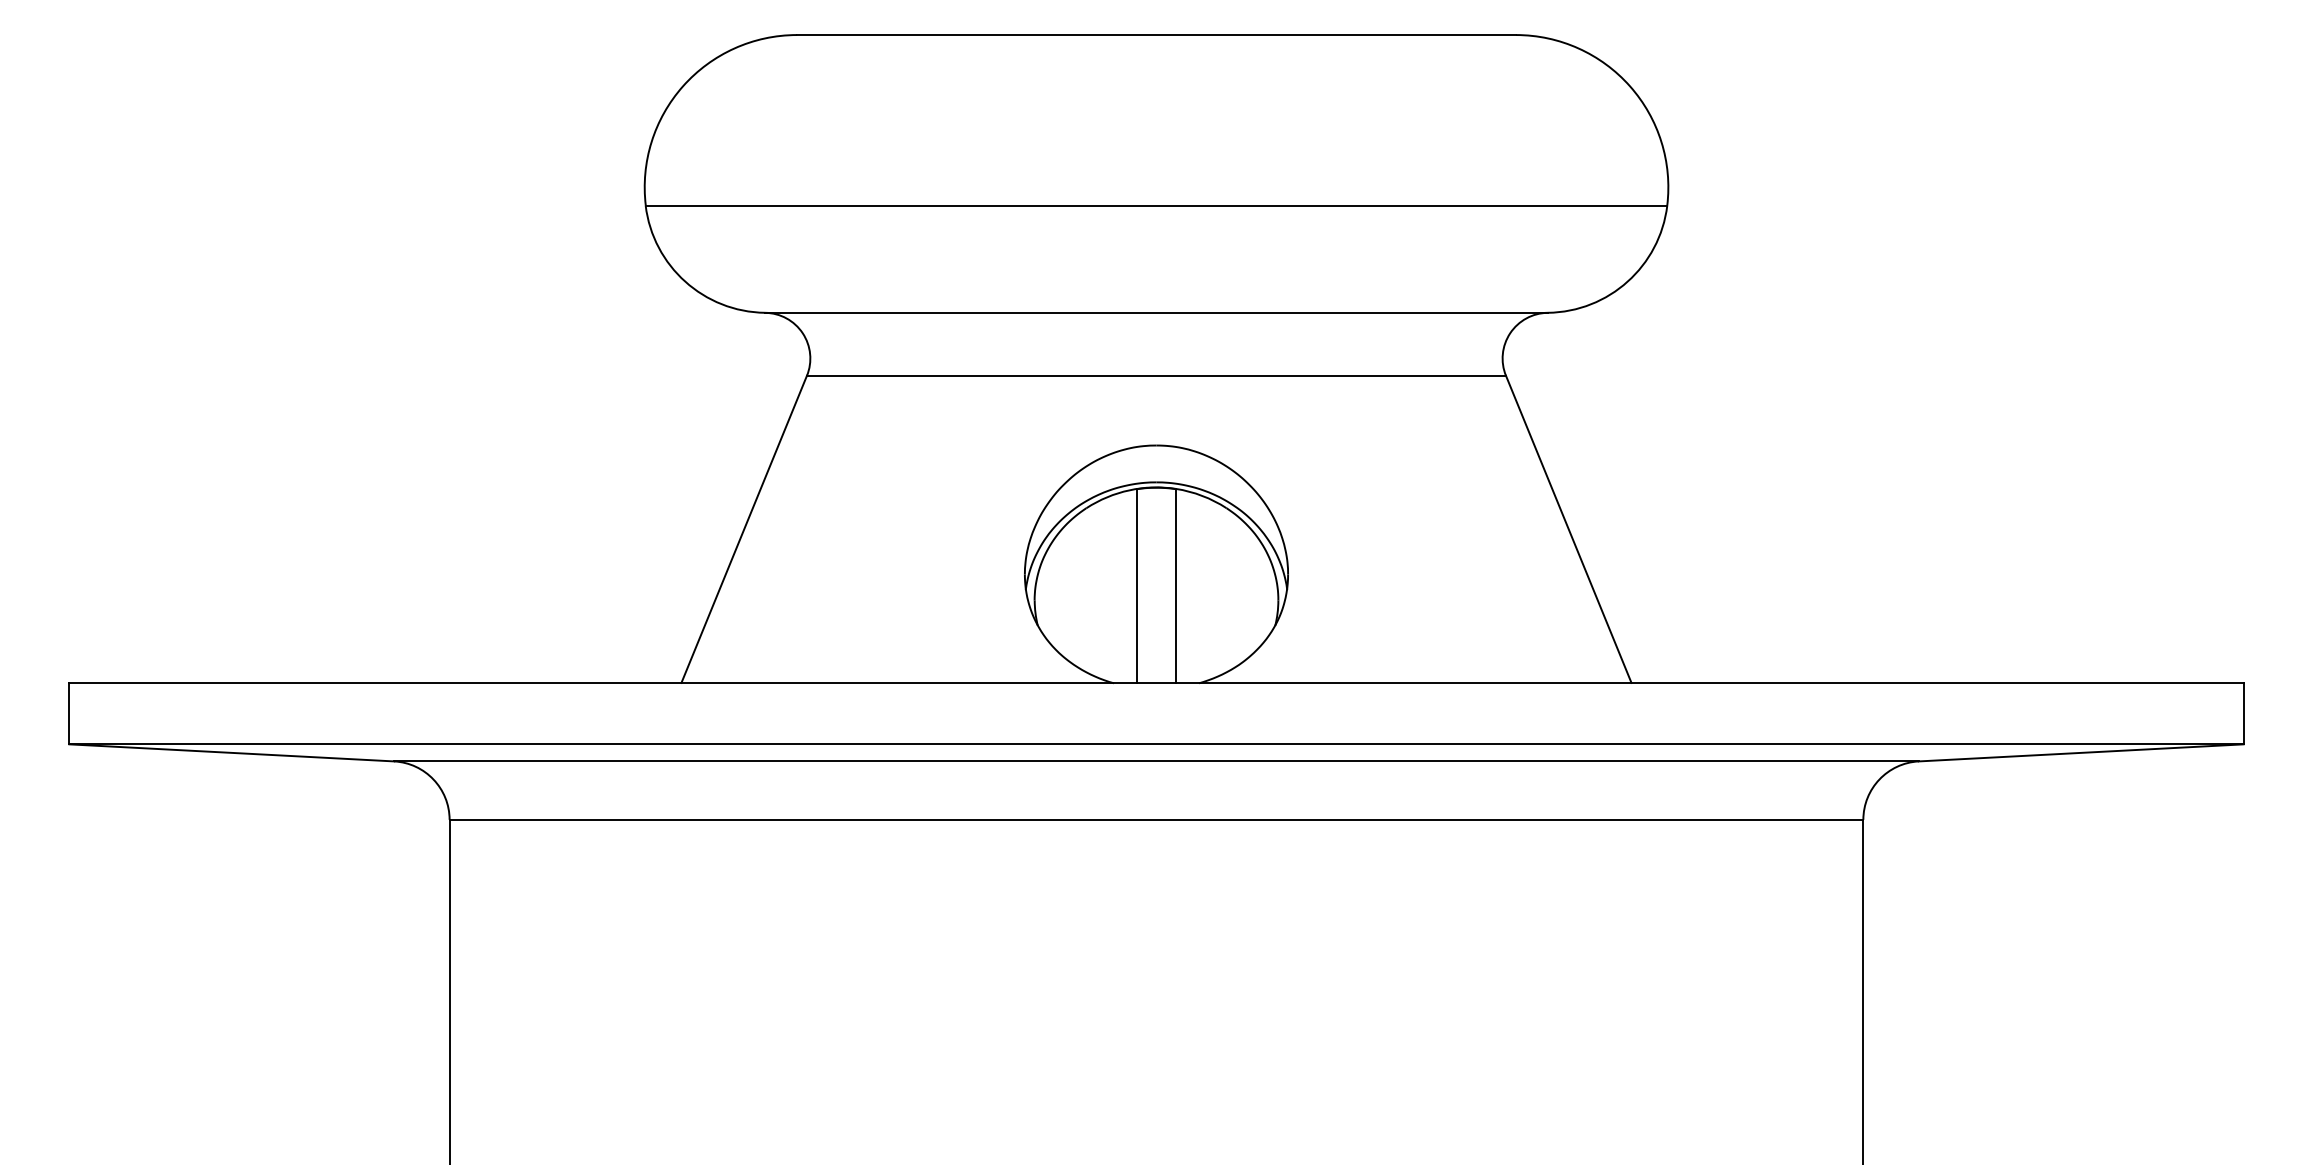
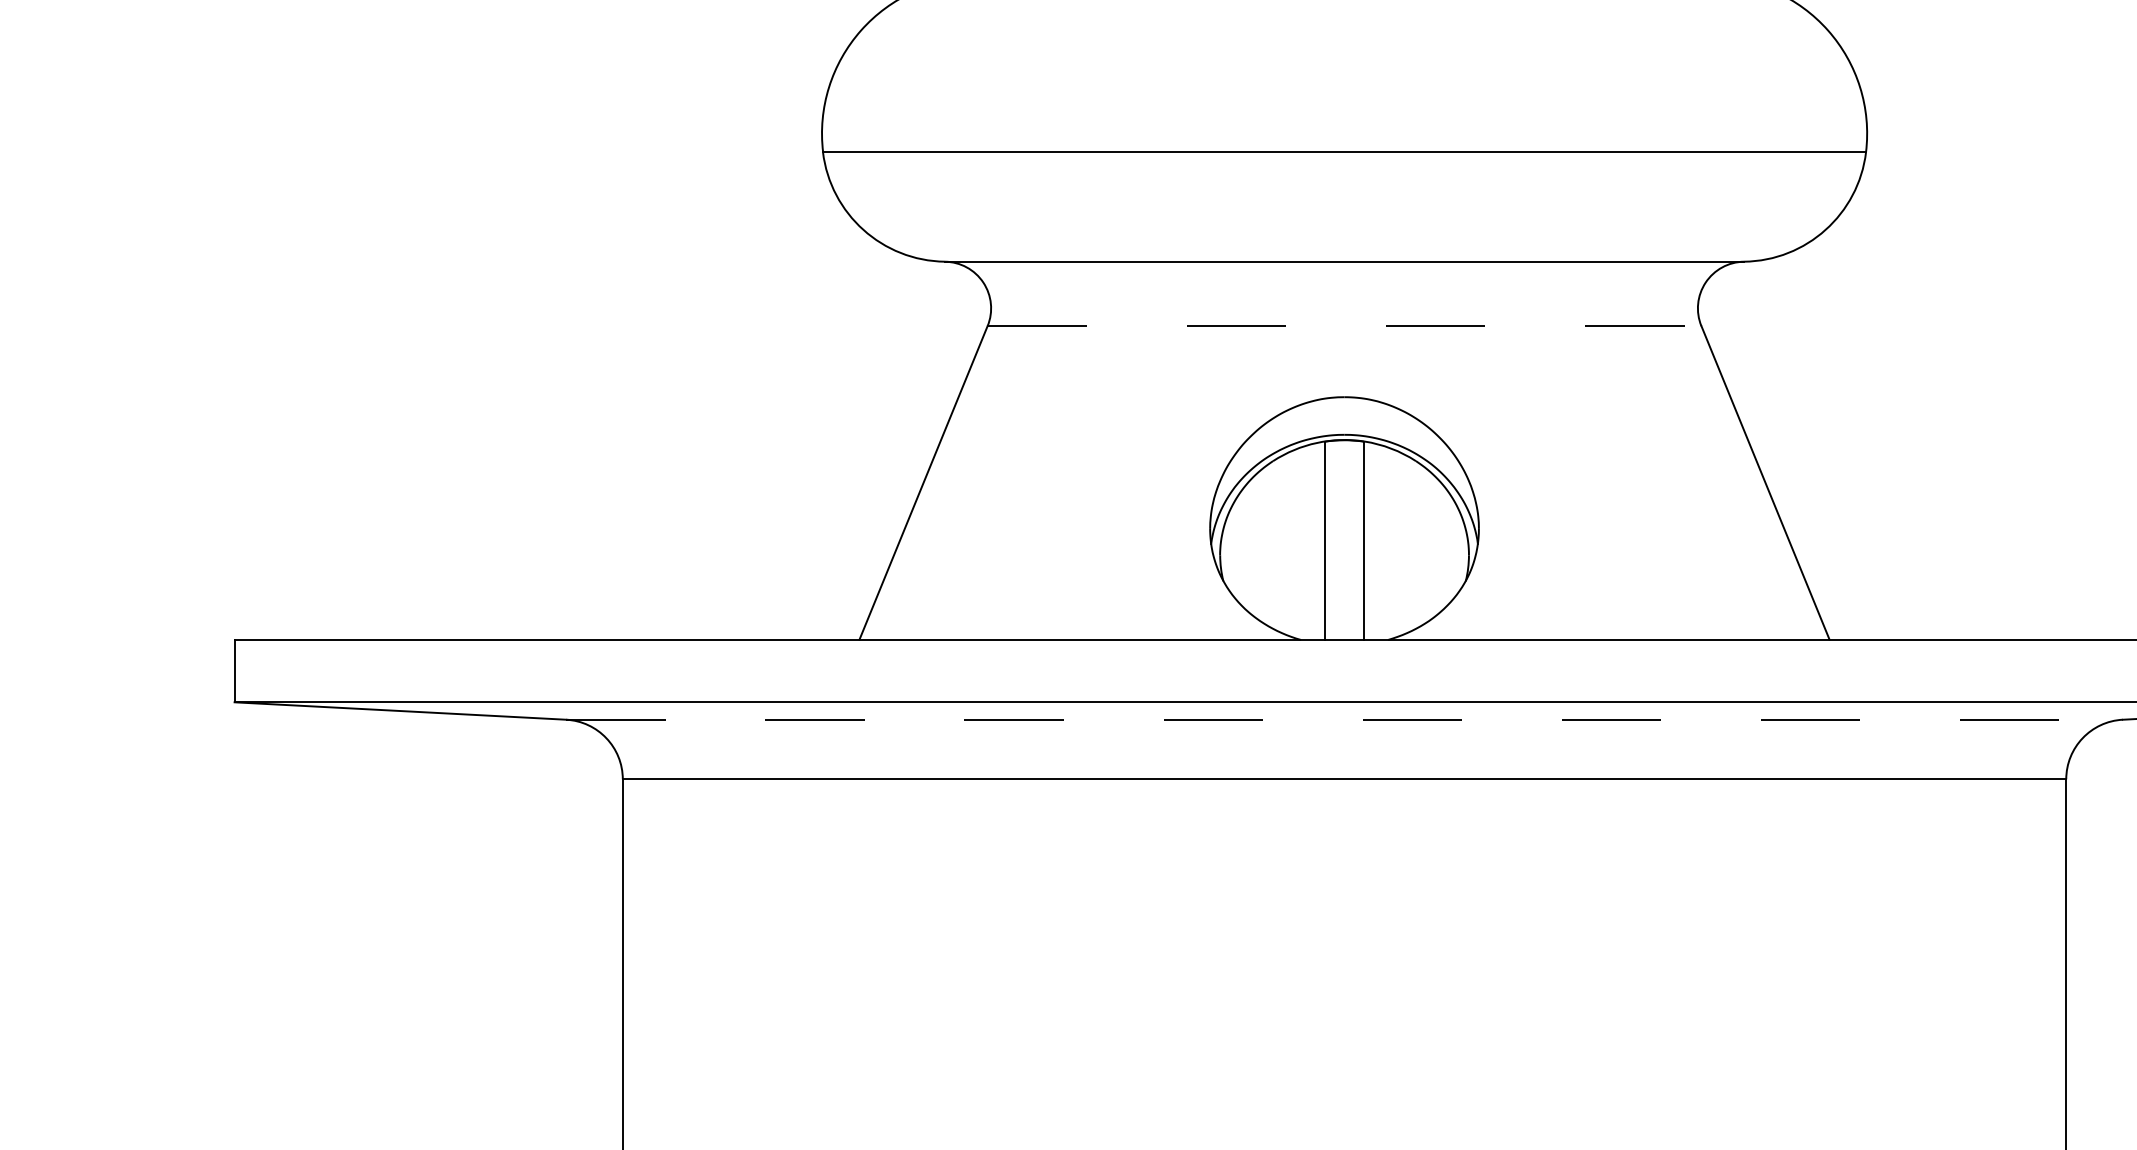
line: (1156, 375) -> (1344, 325), solid -> dashed
line: (1157, 761) -> (1345, 719), solid -> dashed

